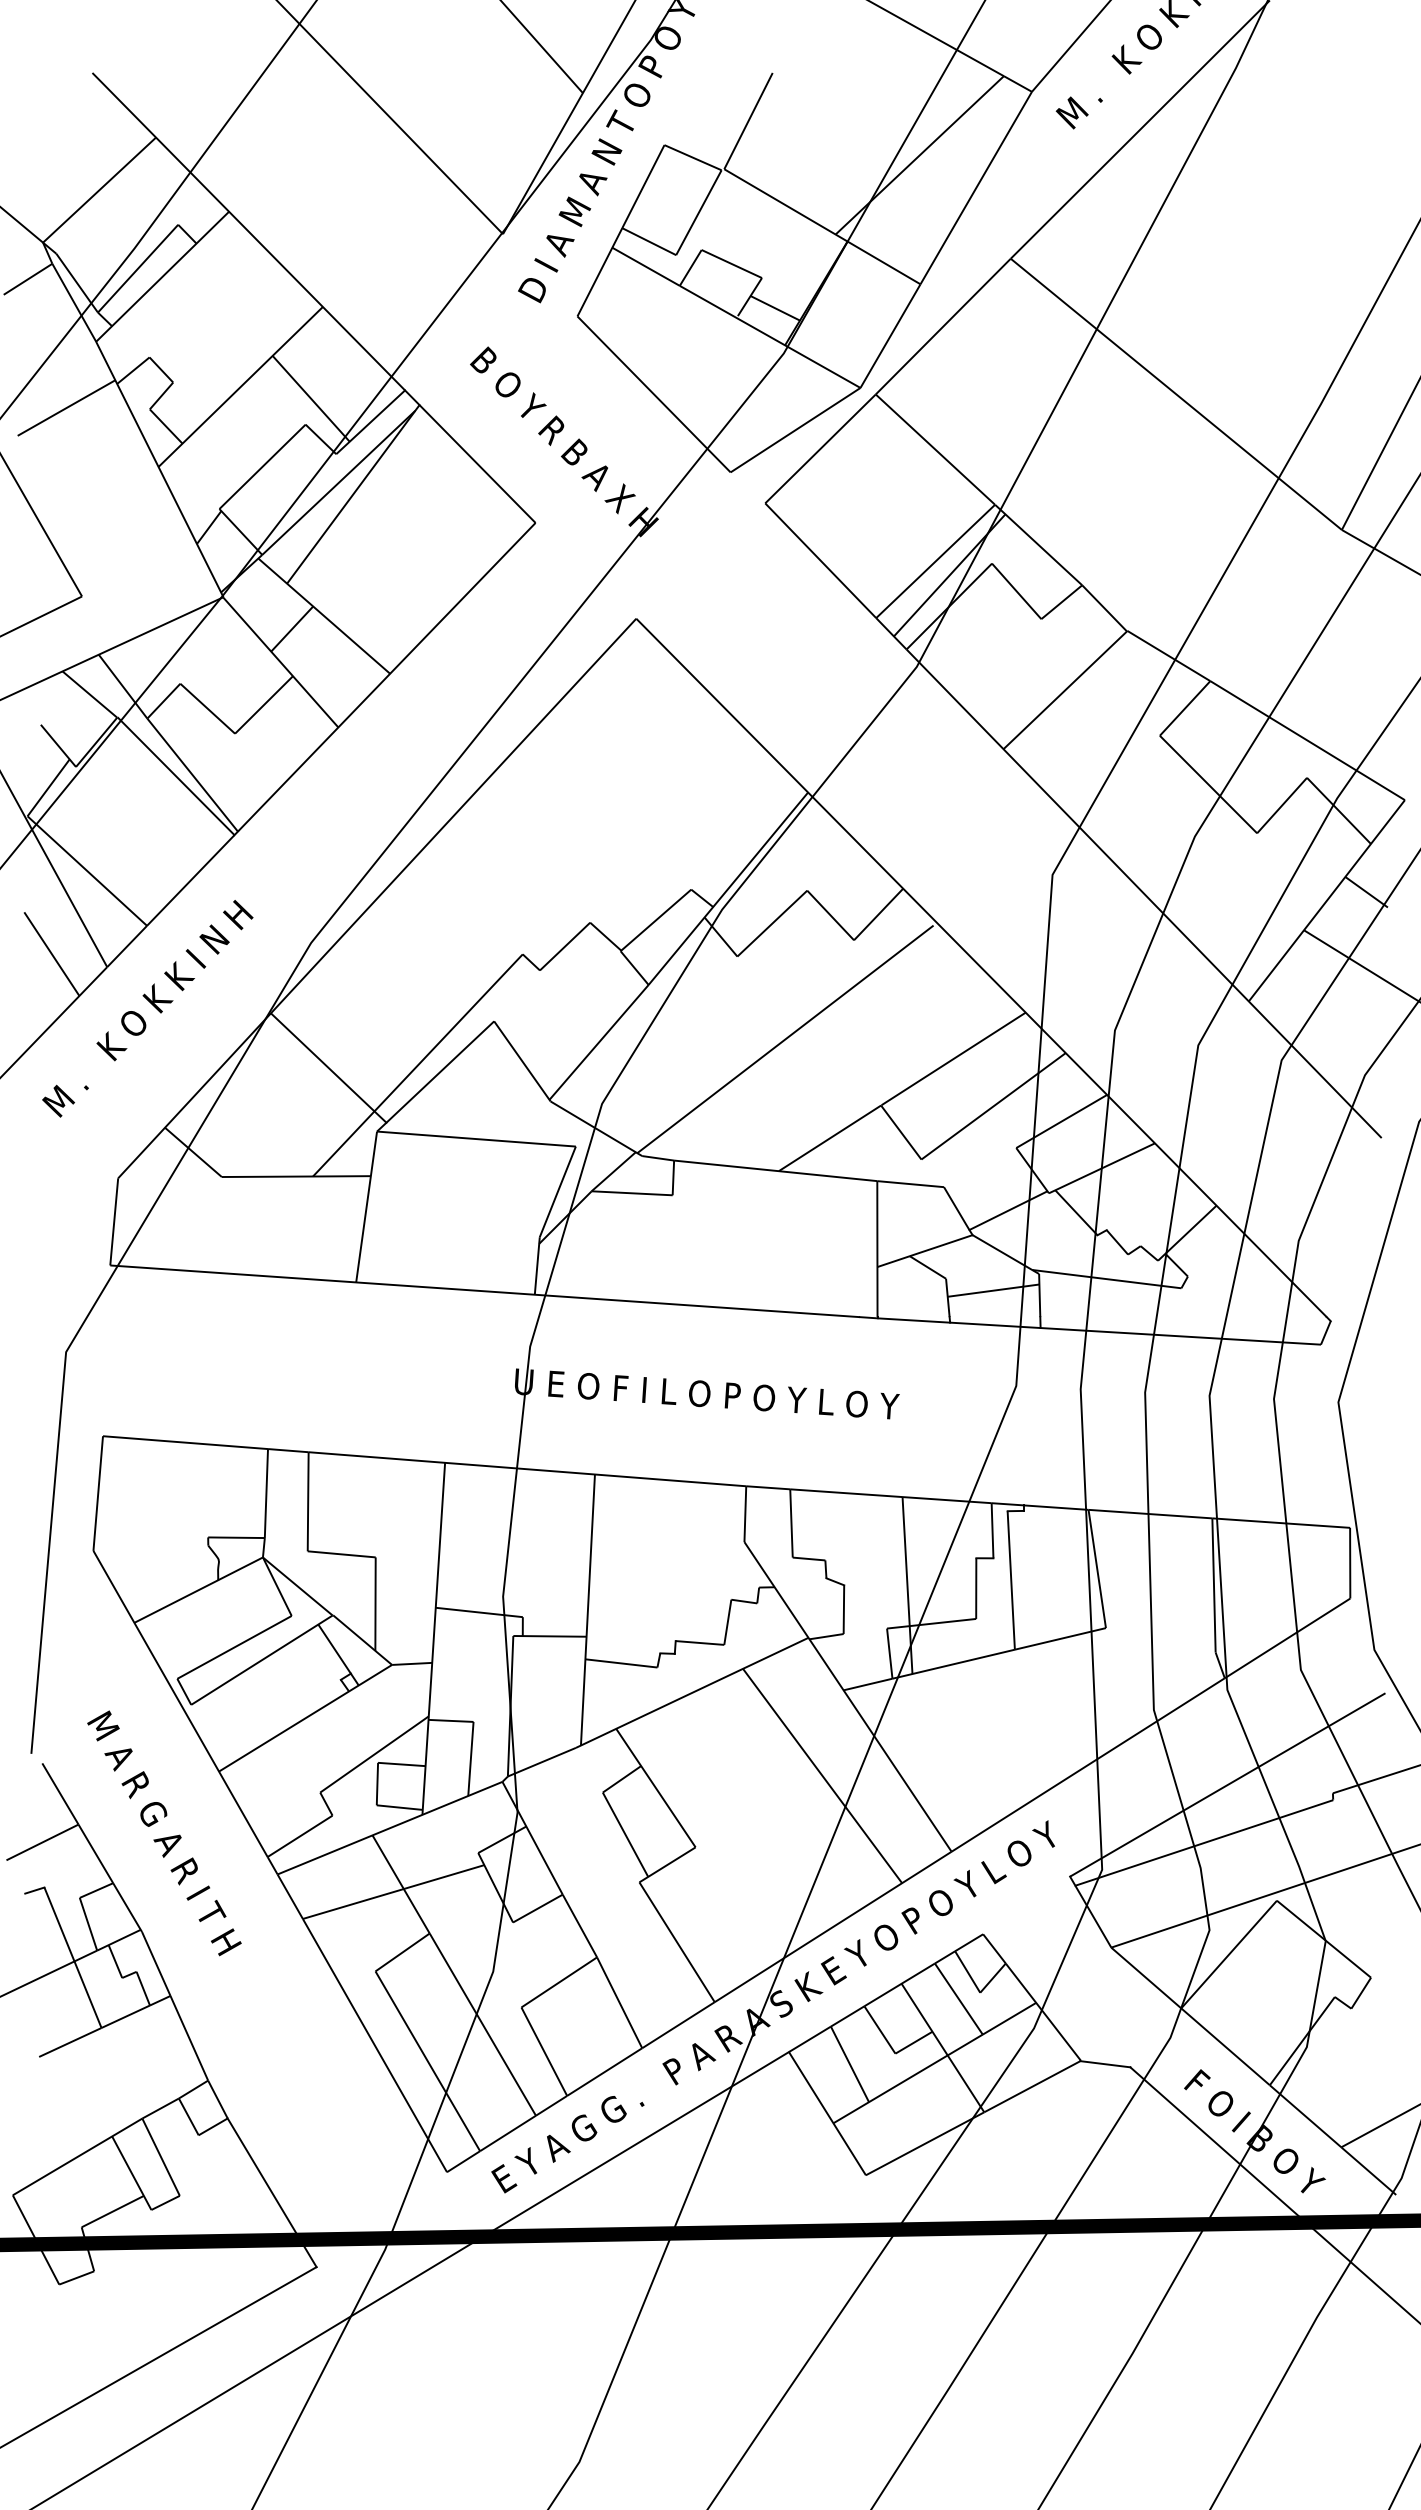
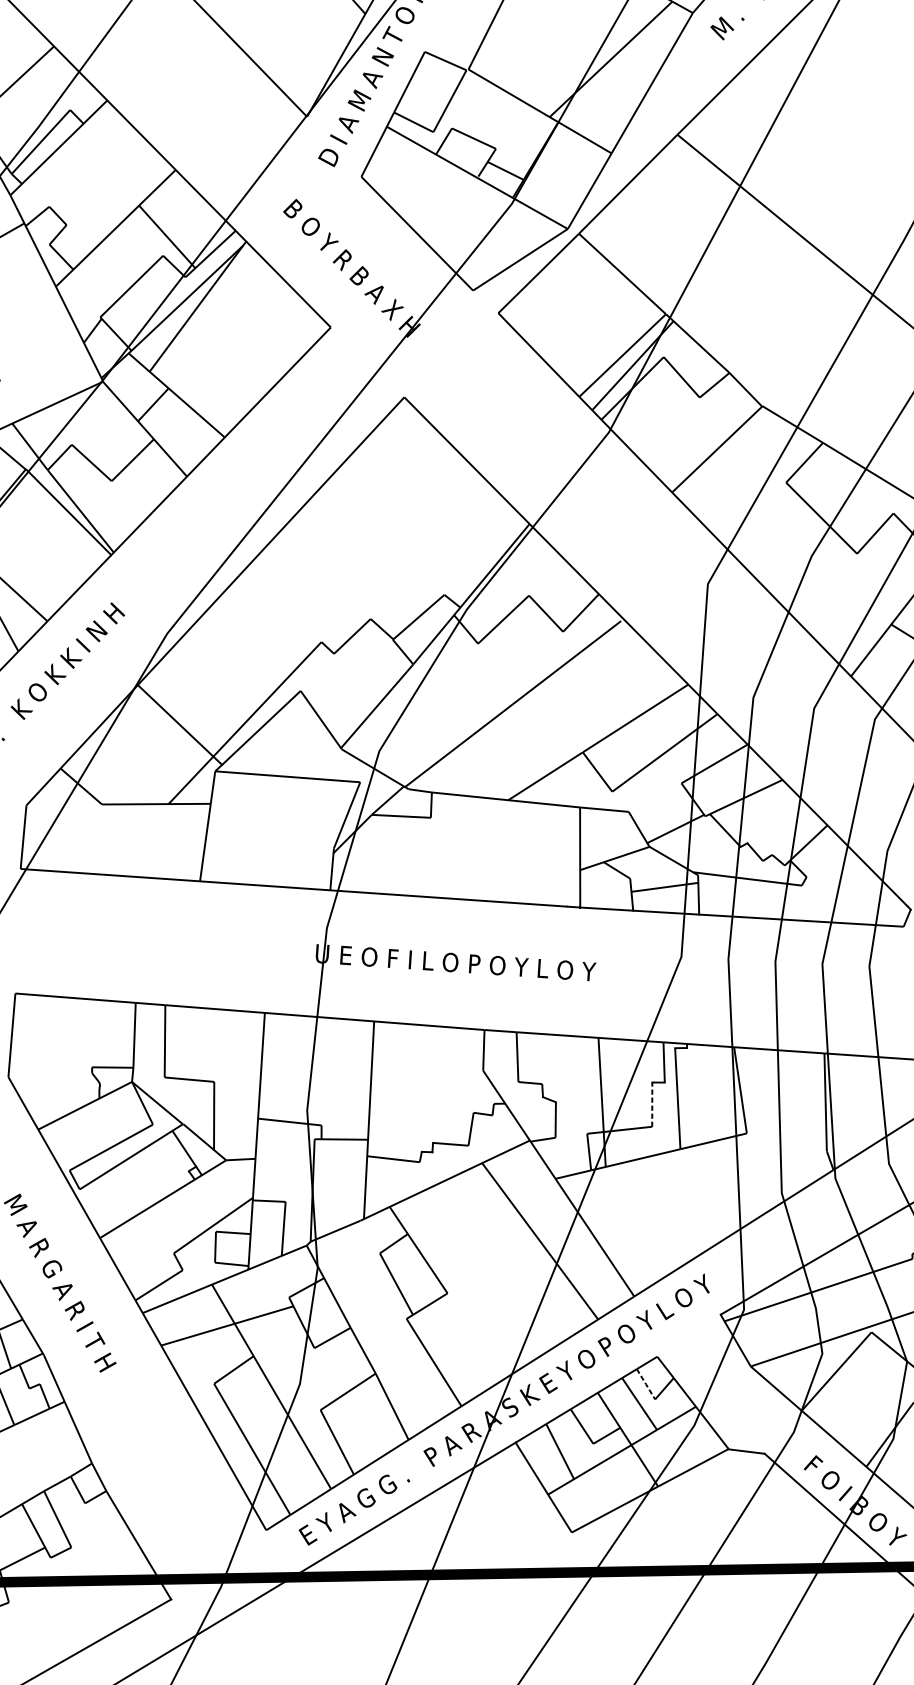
line: (976, 1588) -> (652, 1104), solid -> dashed
line: (967, 1972) -> (645, 1384), solid -> dashed

